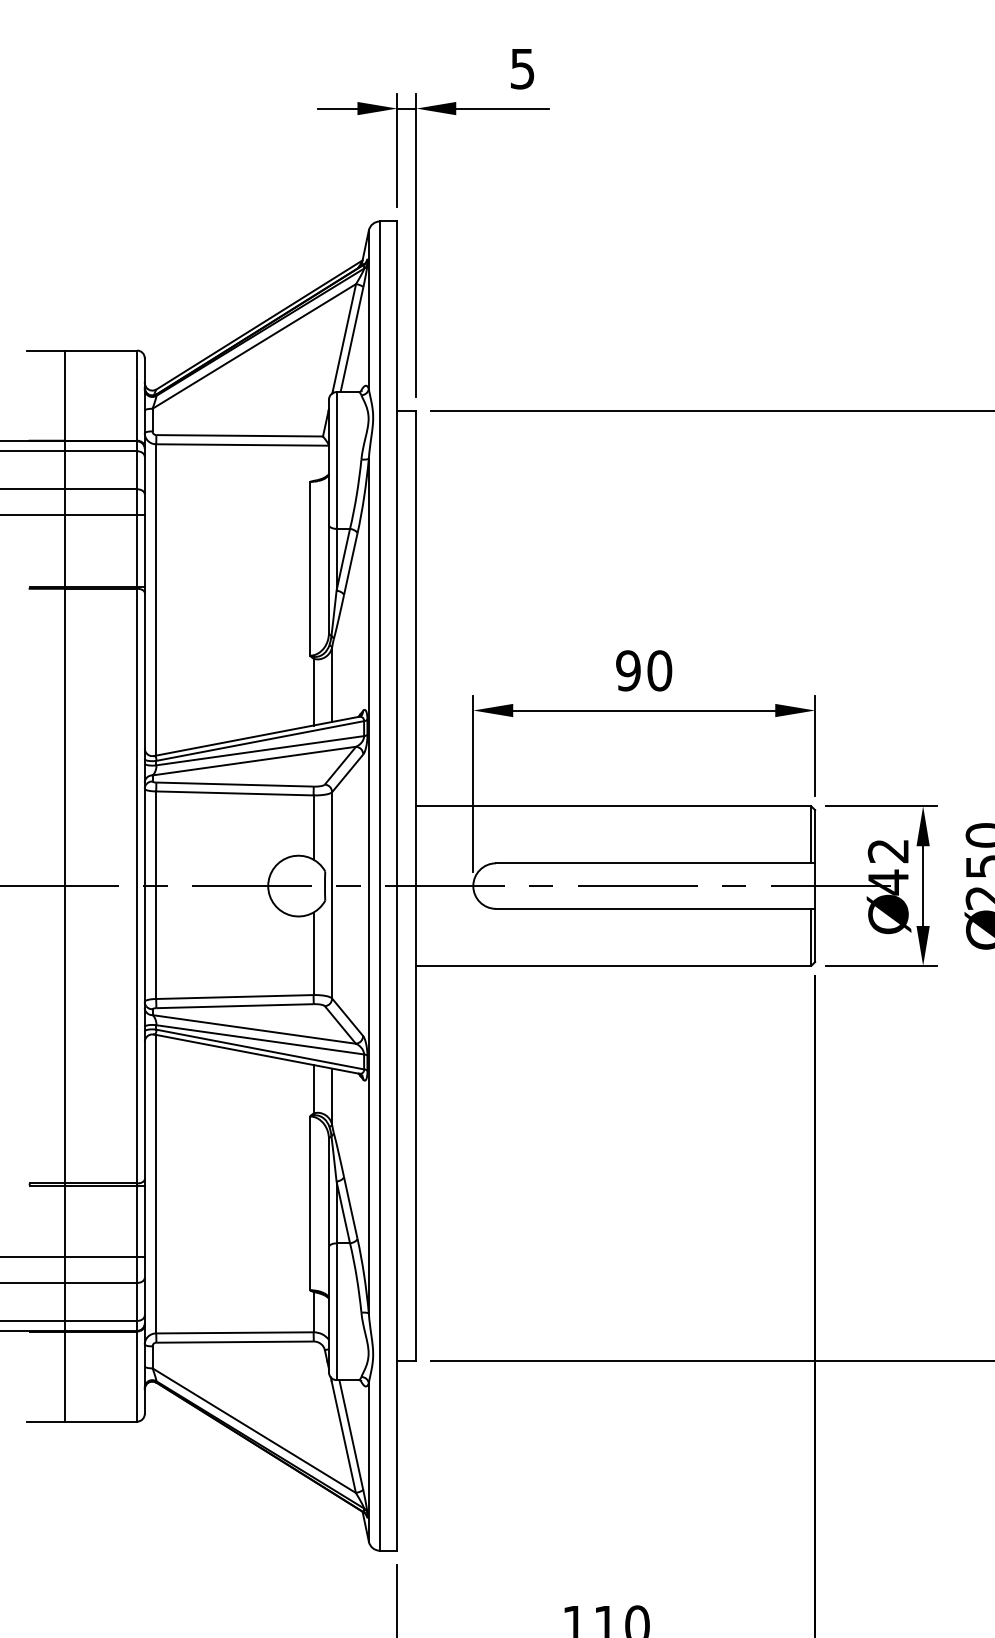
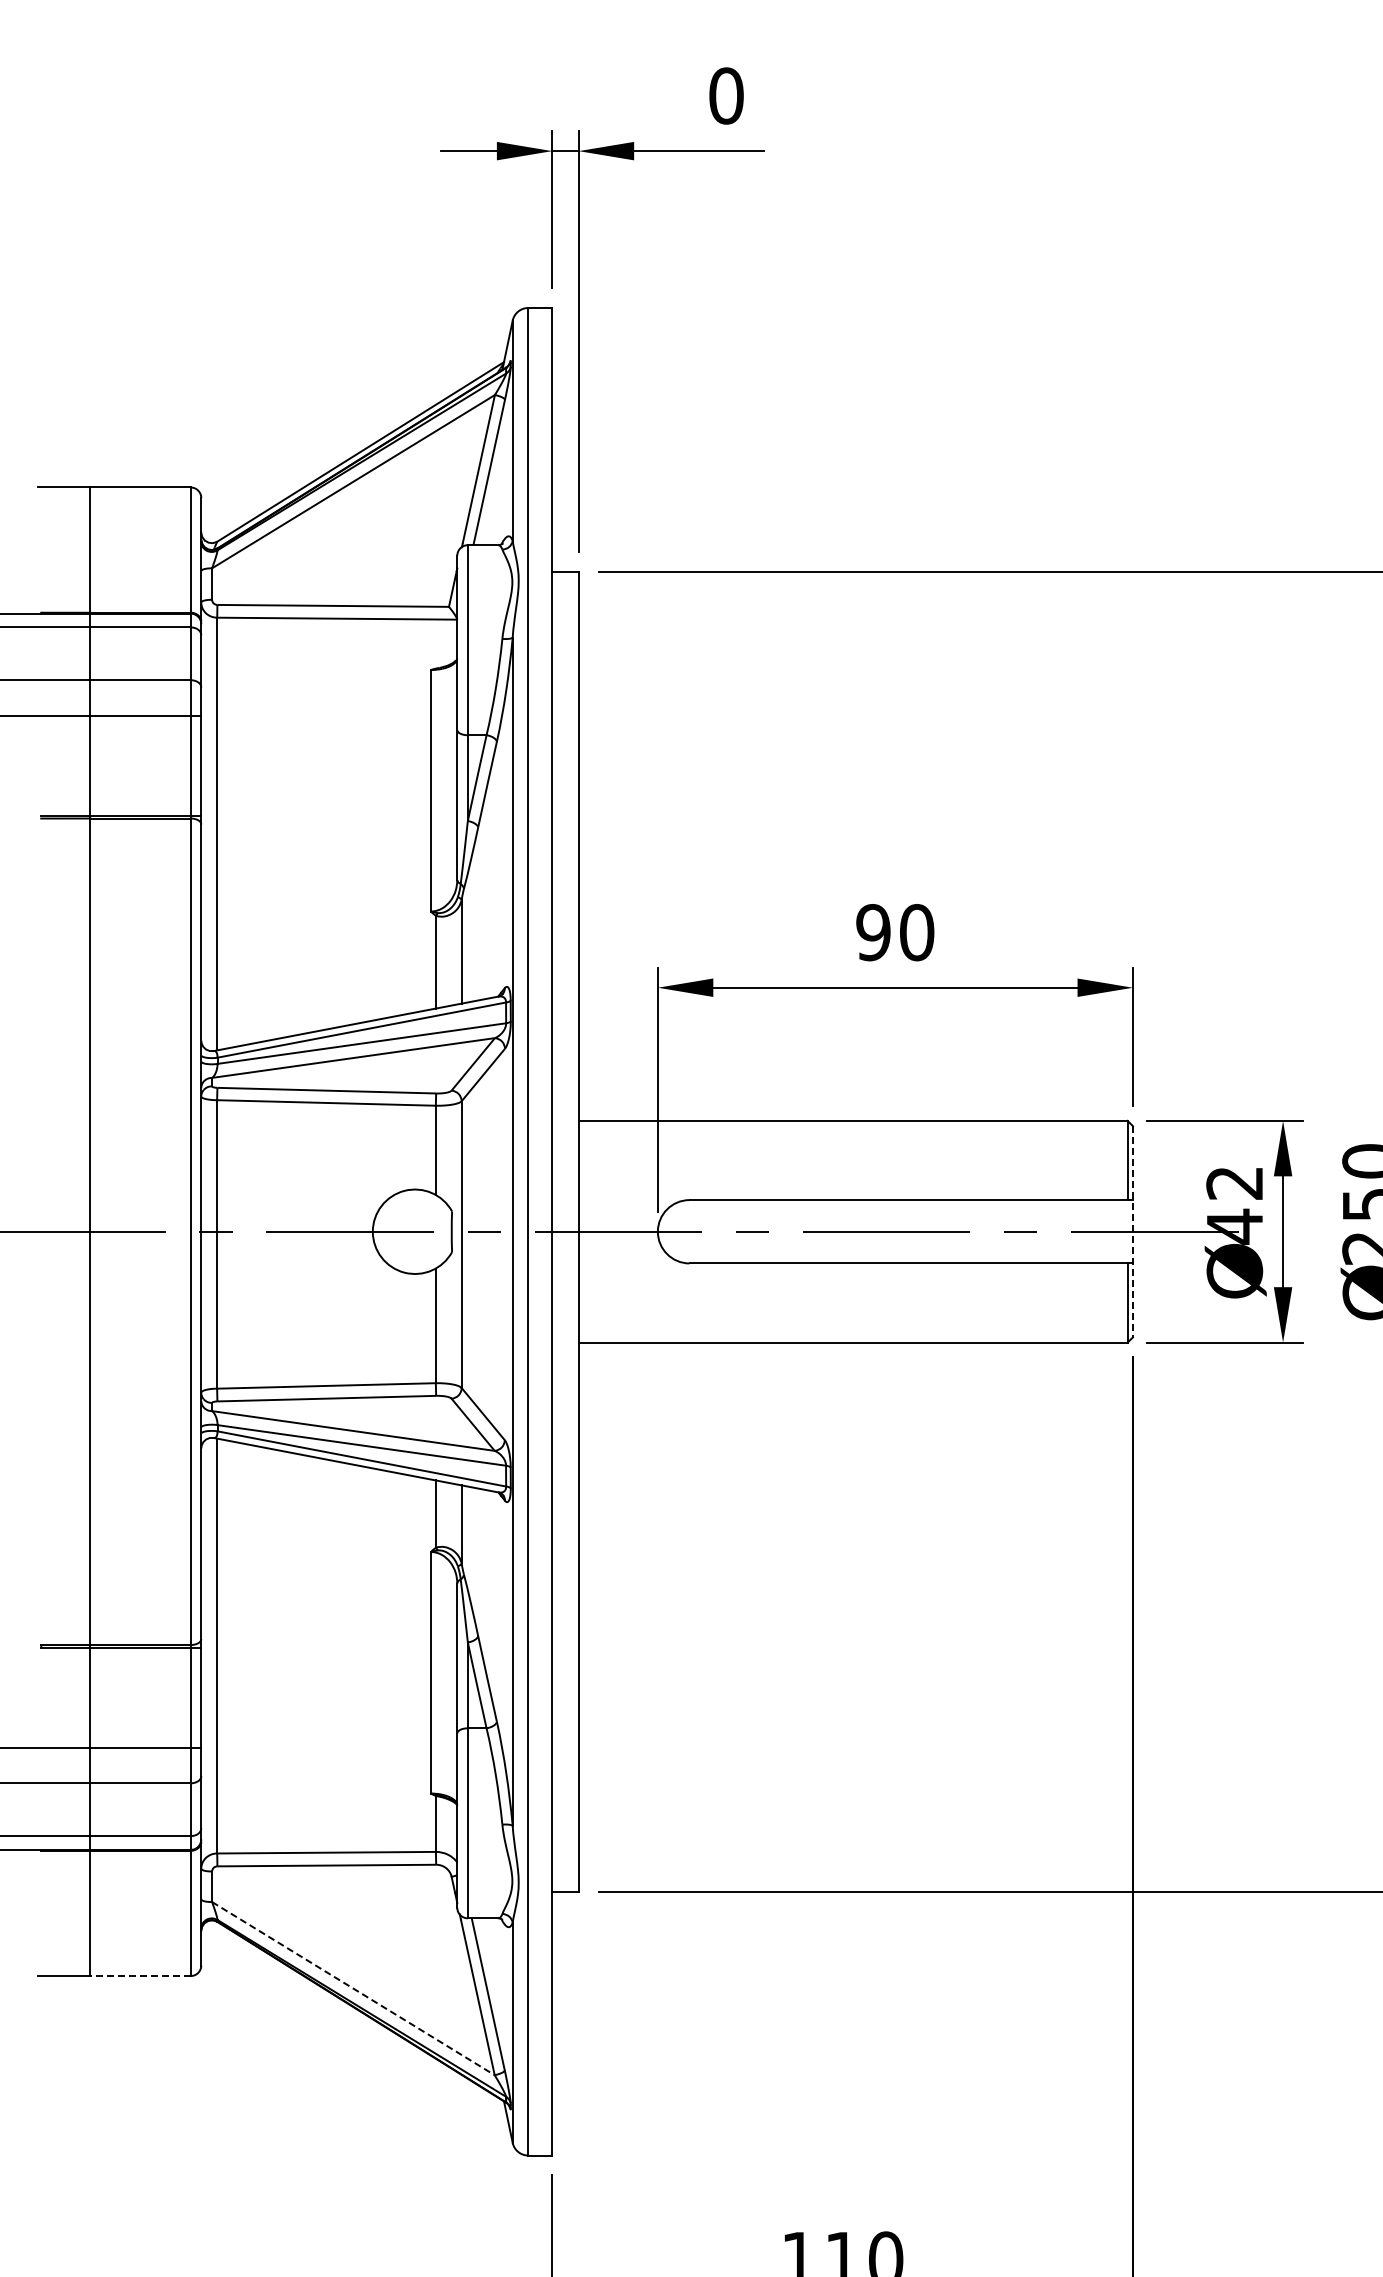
text: (522, 68) -> (726, 95), 5 -> 0
line: (814, 885) -> (1132, 1231), solid -> dashed
line: (101, 1421) -> (140, 1976), solid -> dashed
line: (254, 1430) -> (353, 1988), solid -> dashed

